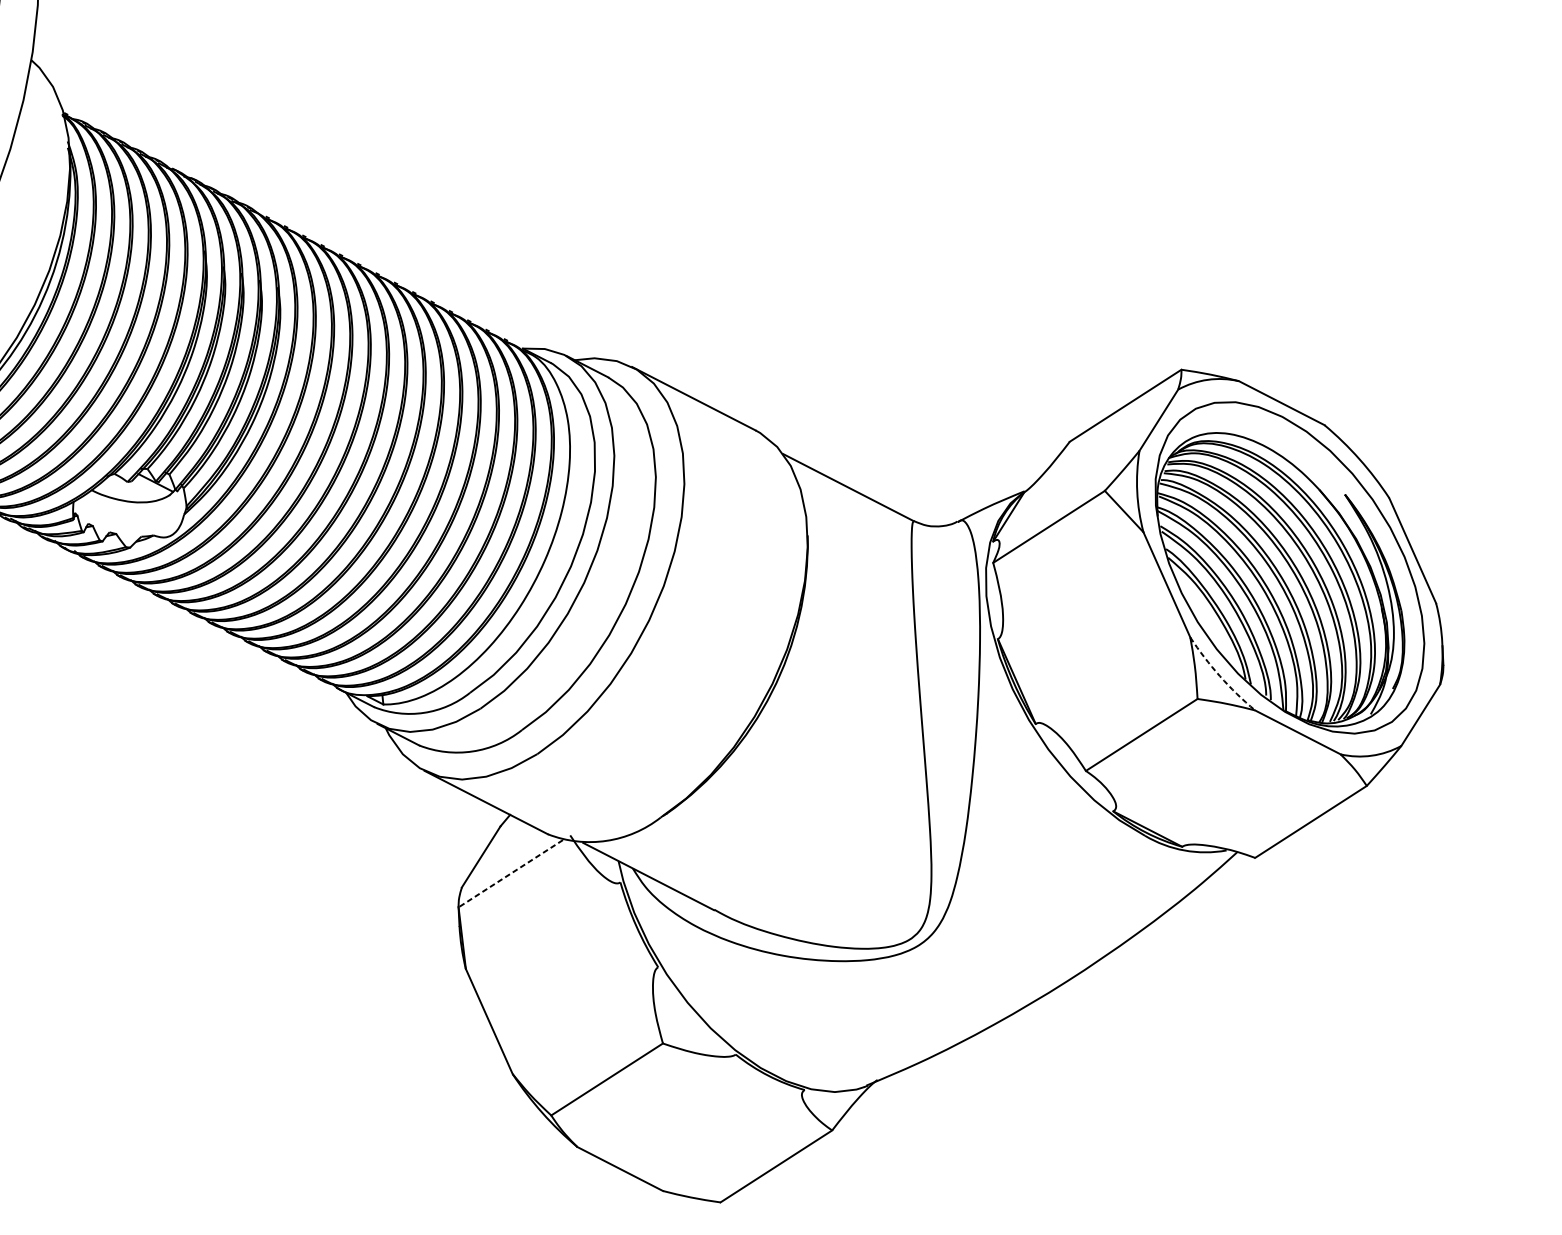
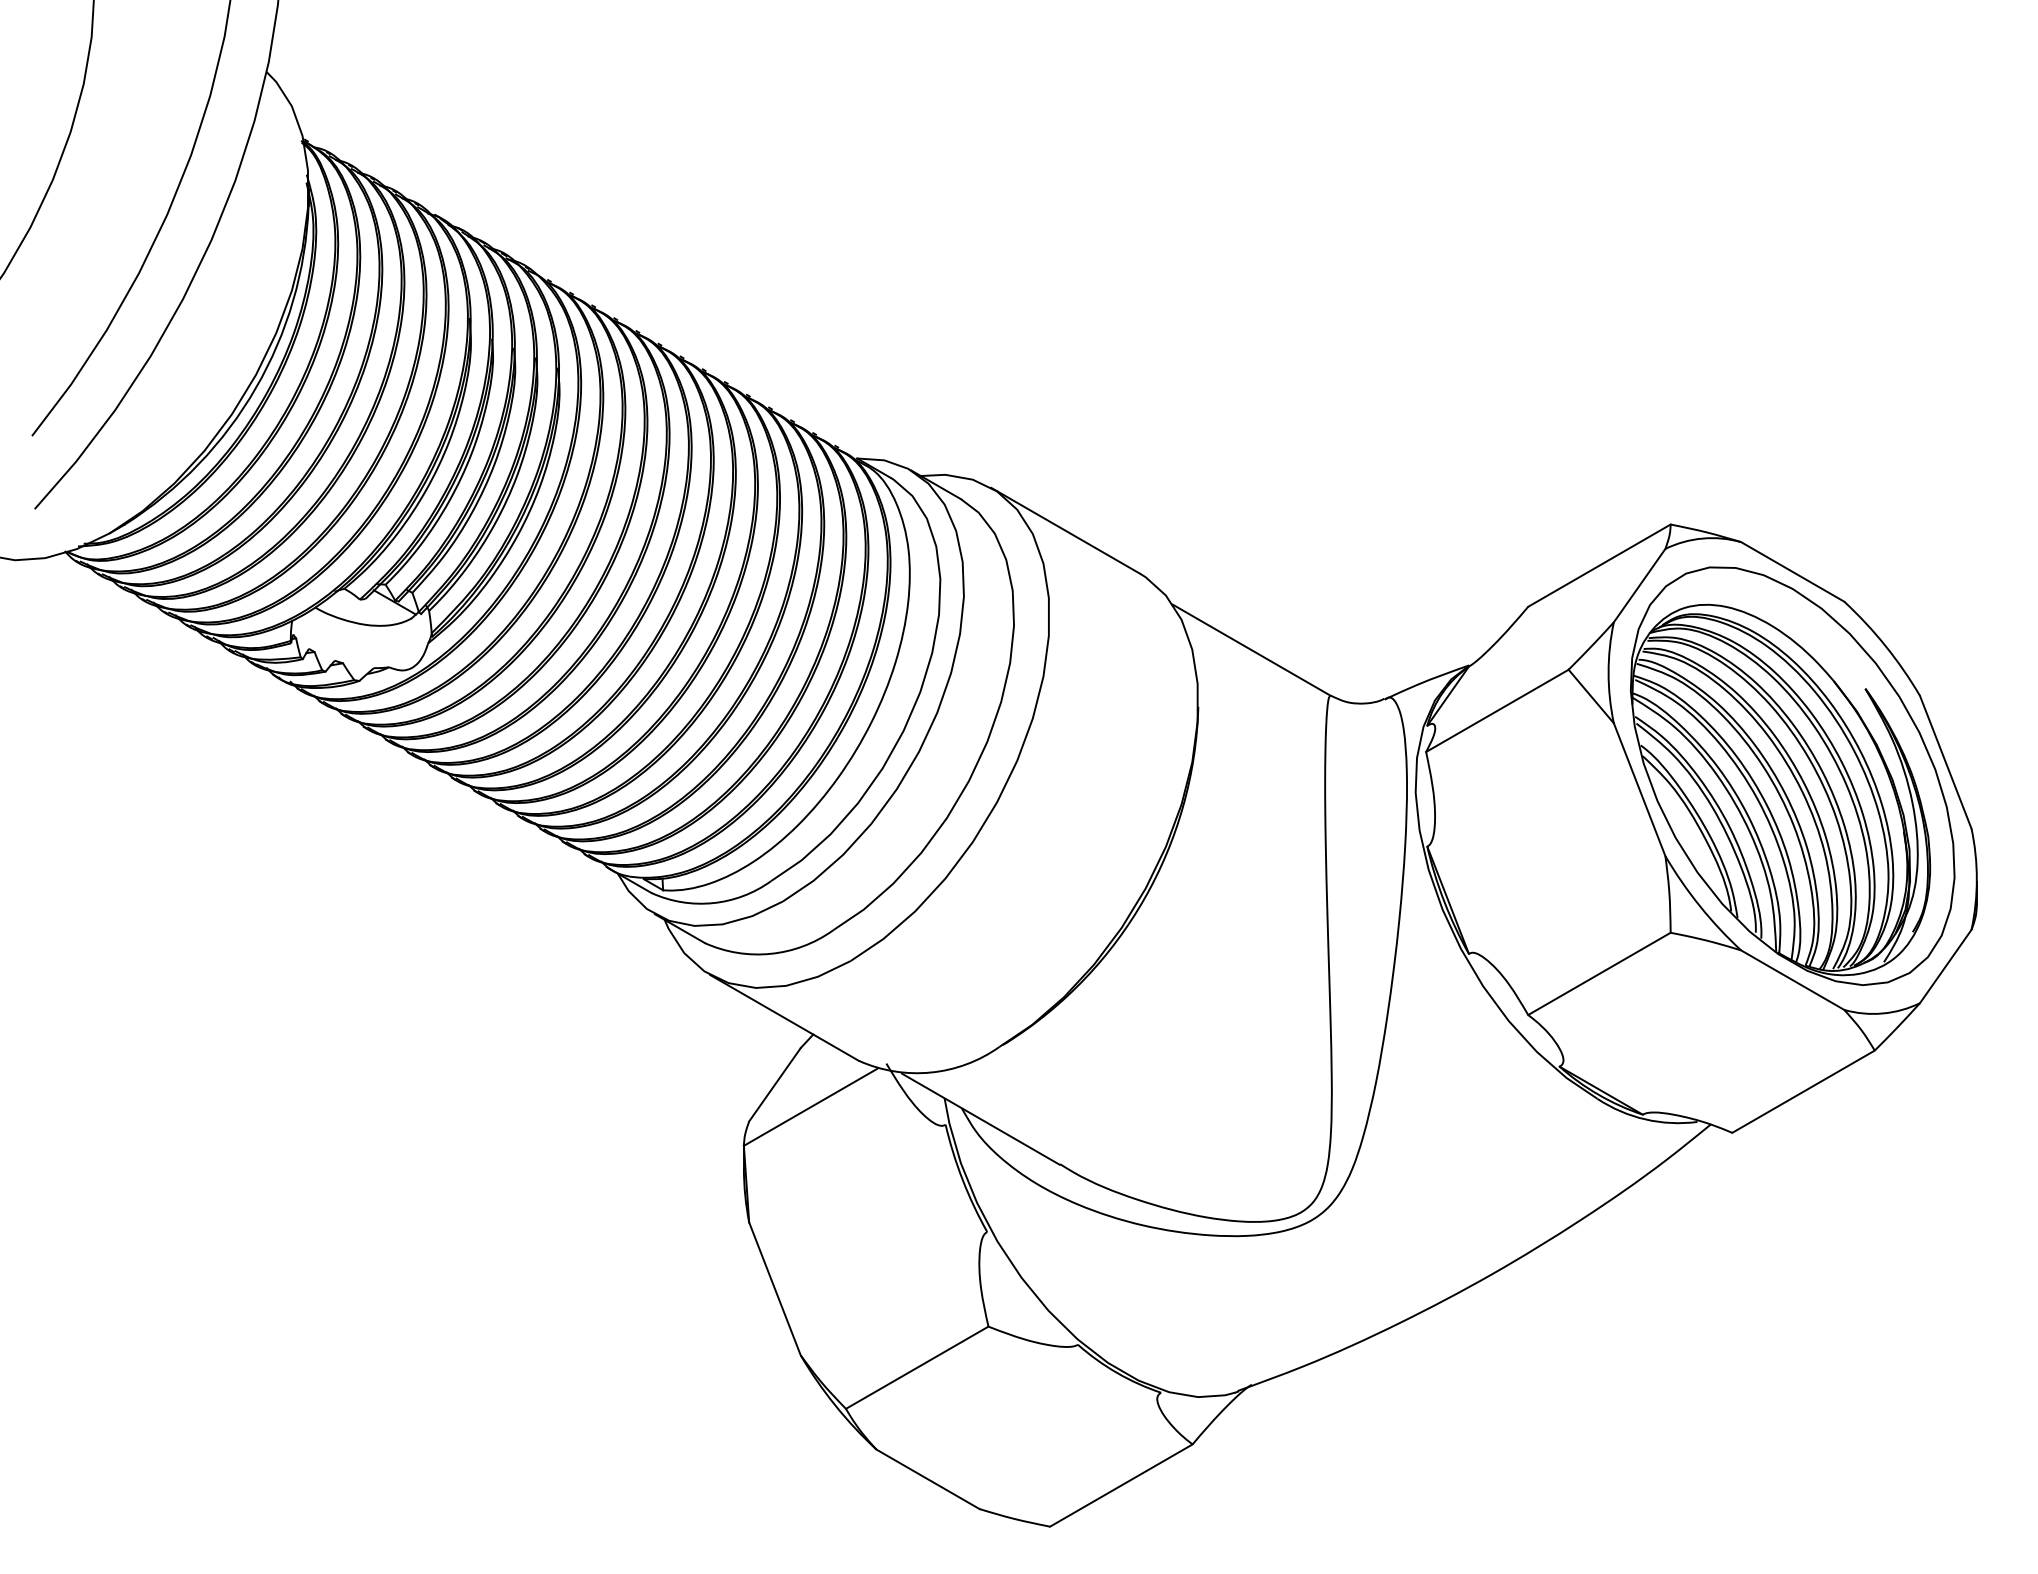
arc: (1219, 676) -> (1699, 906), dashed -> solid
line: (510, 873) -> (810, 1107), dashed -> solid

